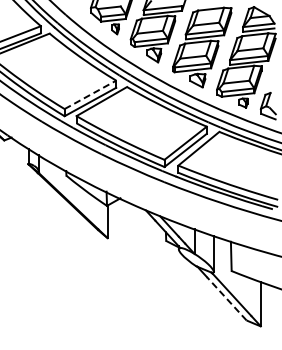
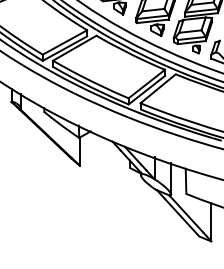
line: (90, 94) -> (65, 42), dashed -> solid
line: (226, 298) -> (181, 217), dashed -> solid

